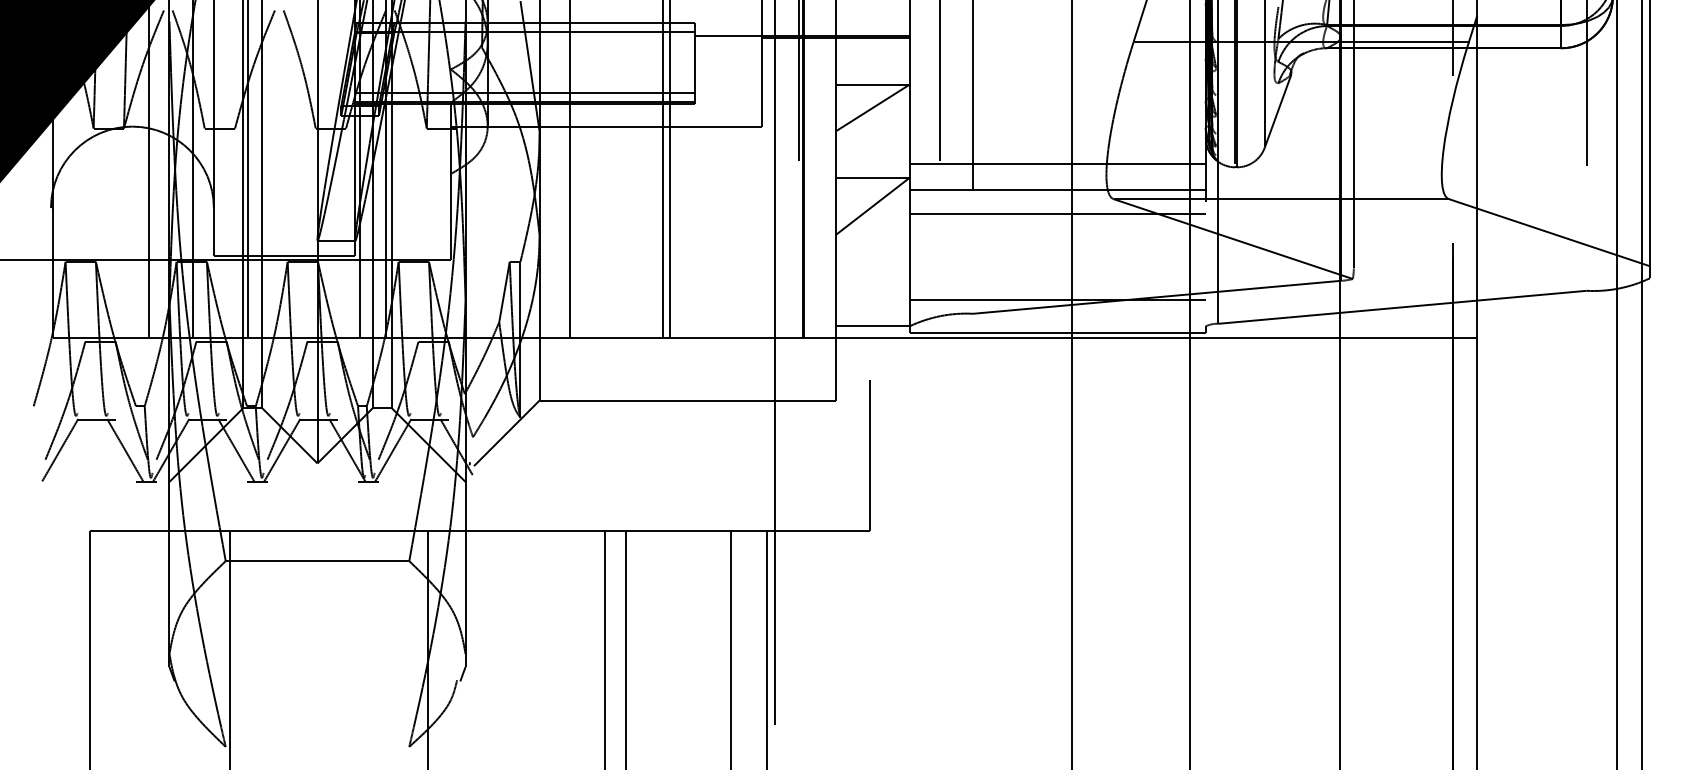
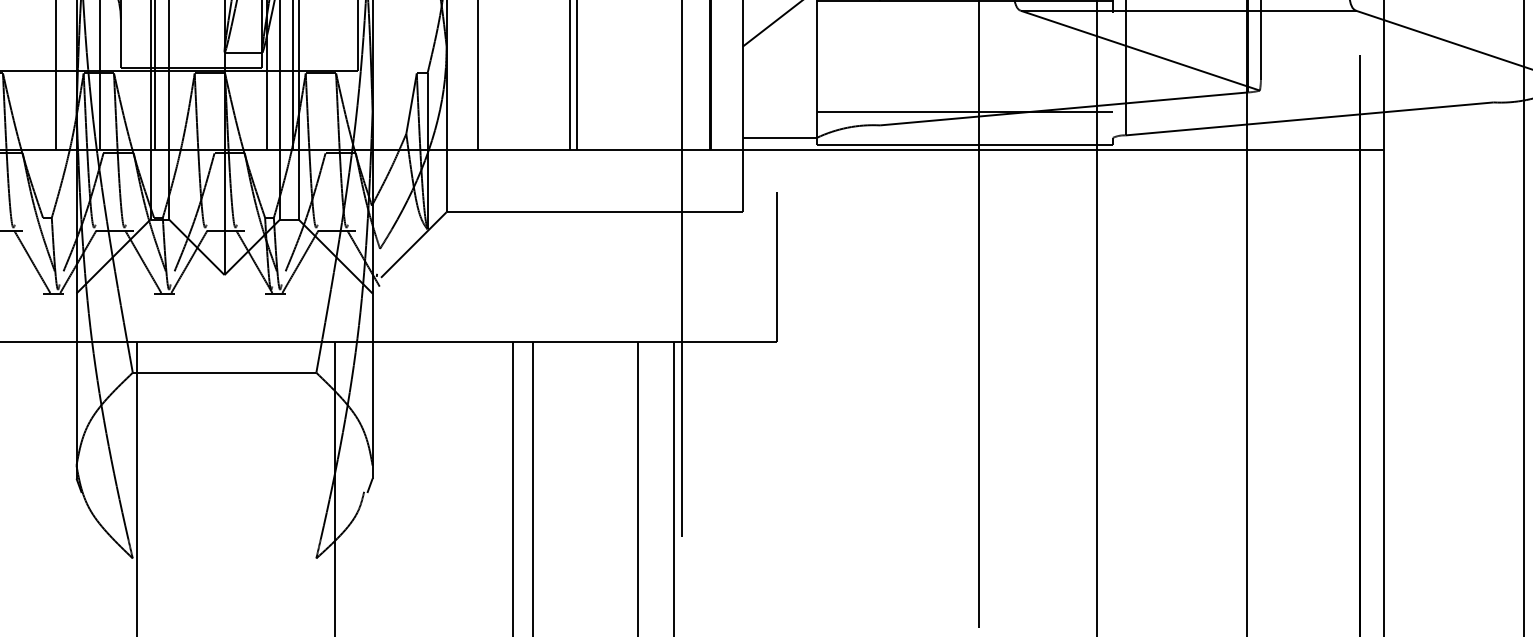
line: (1057, 214) -> (964, 26), removed

